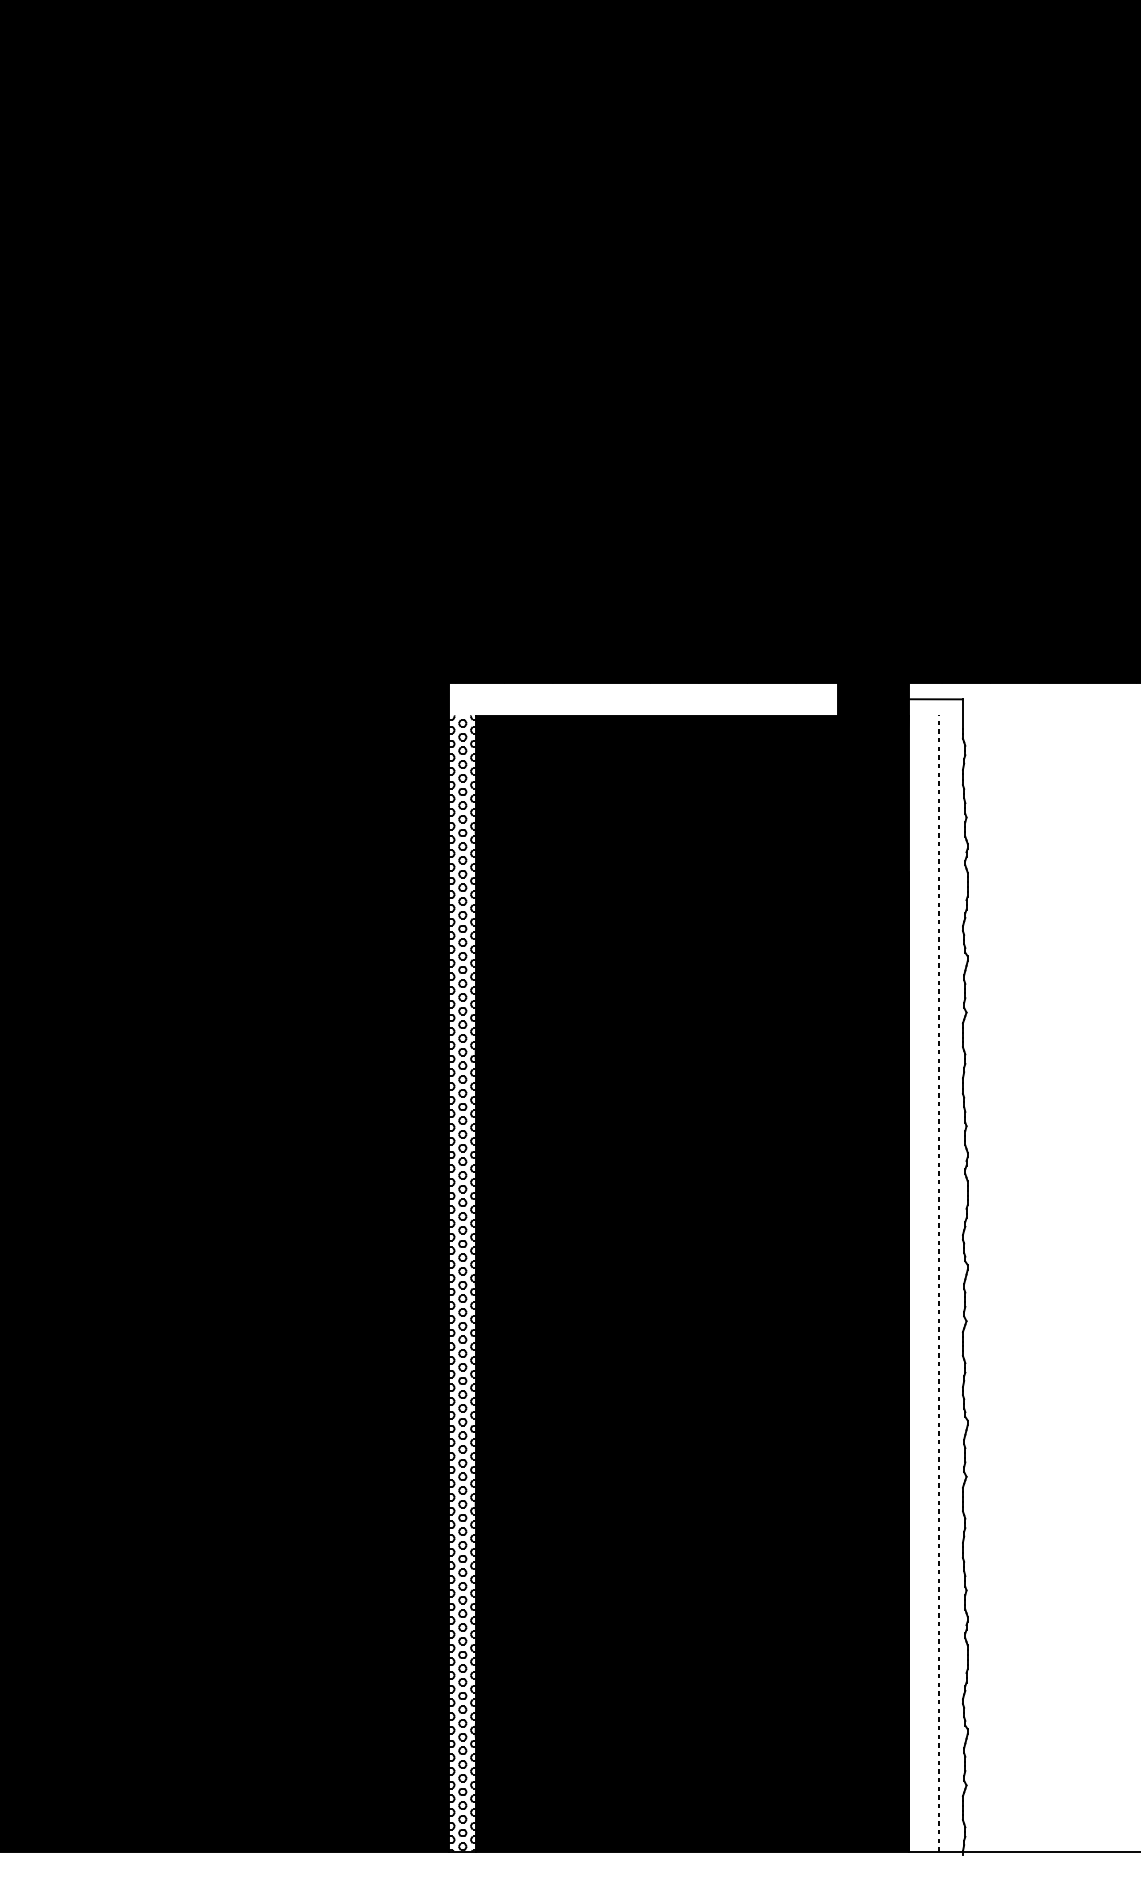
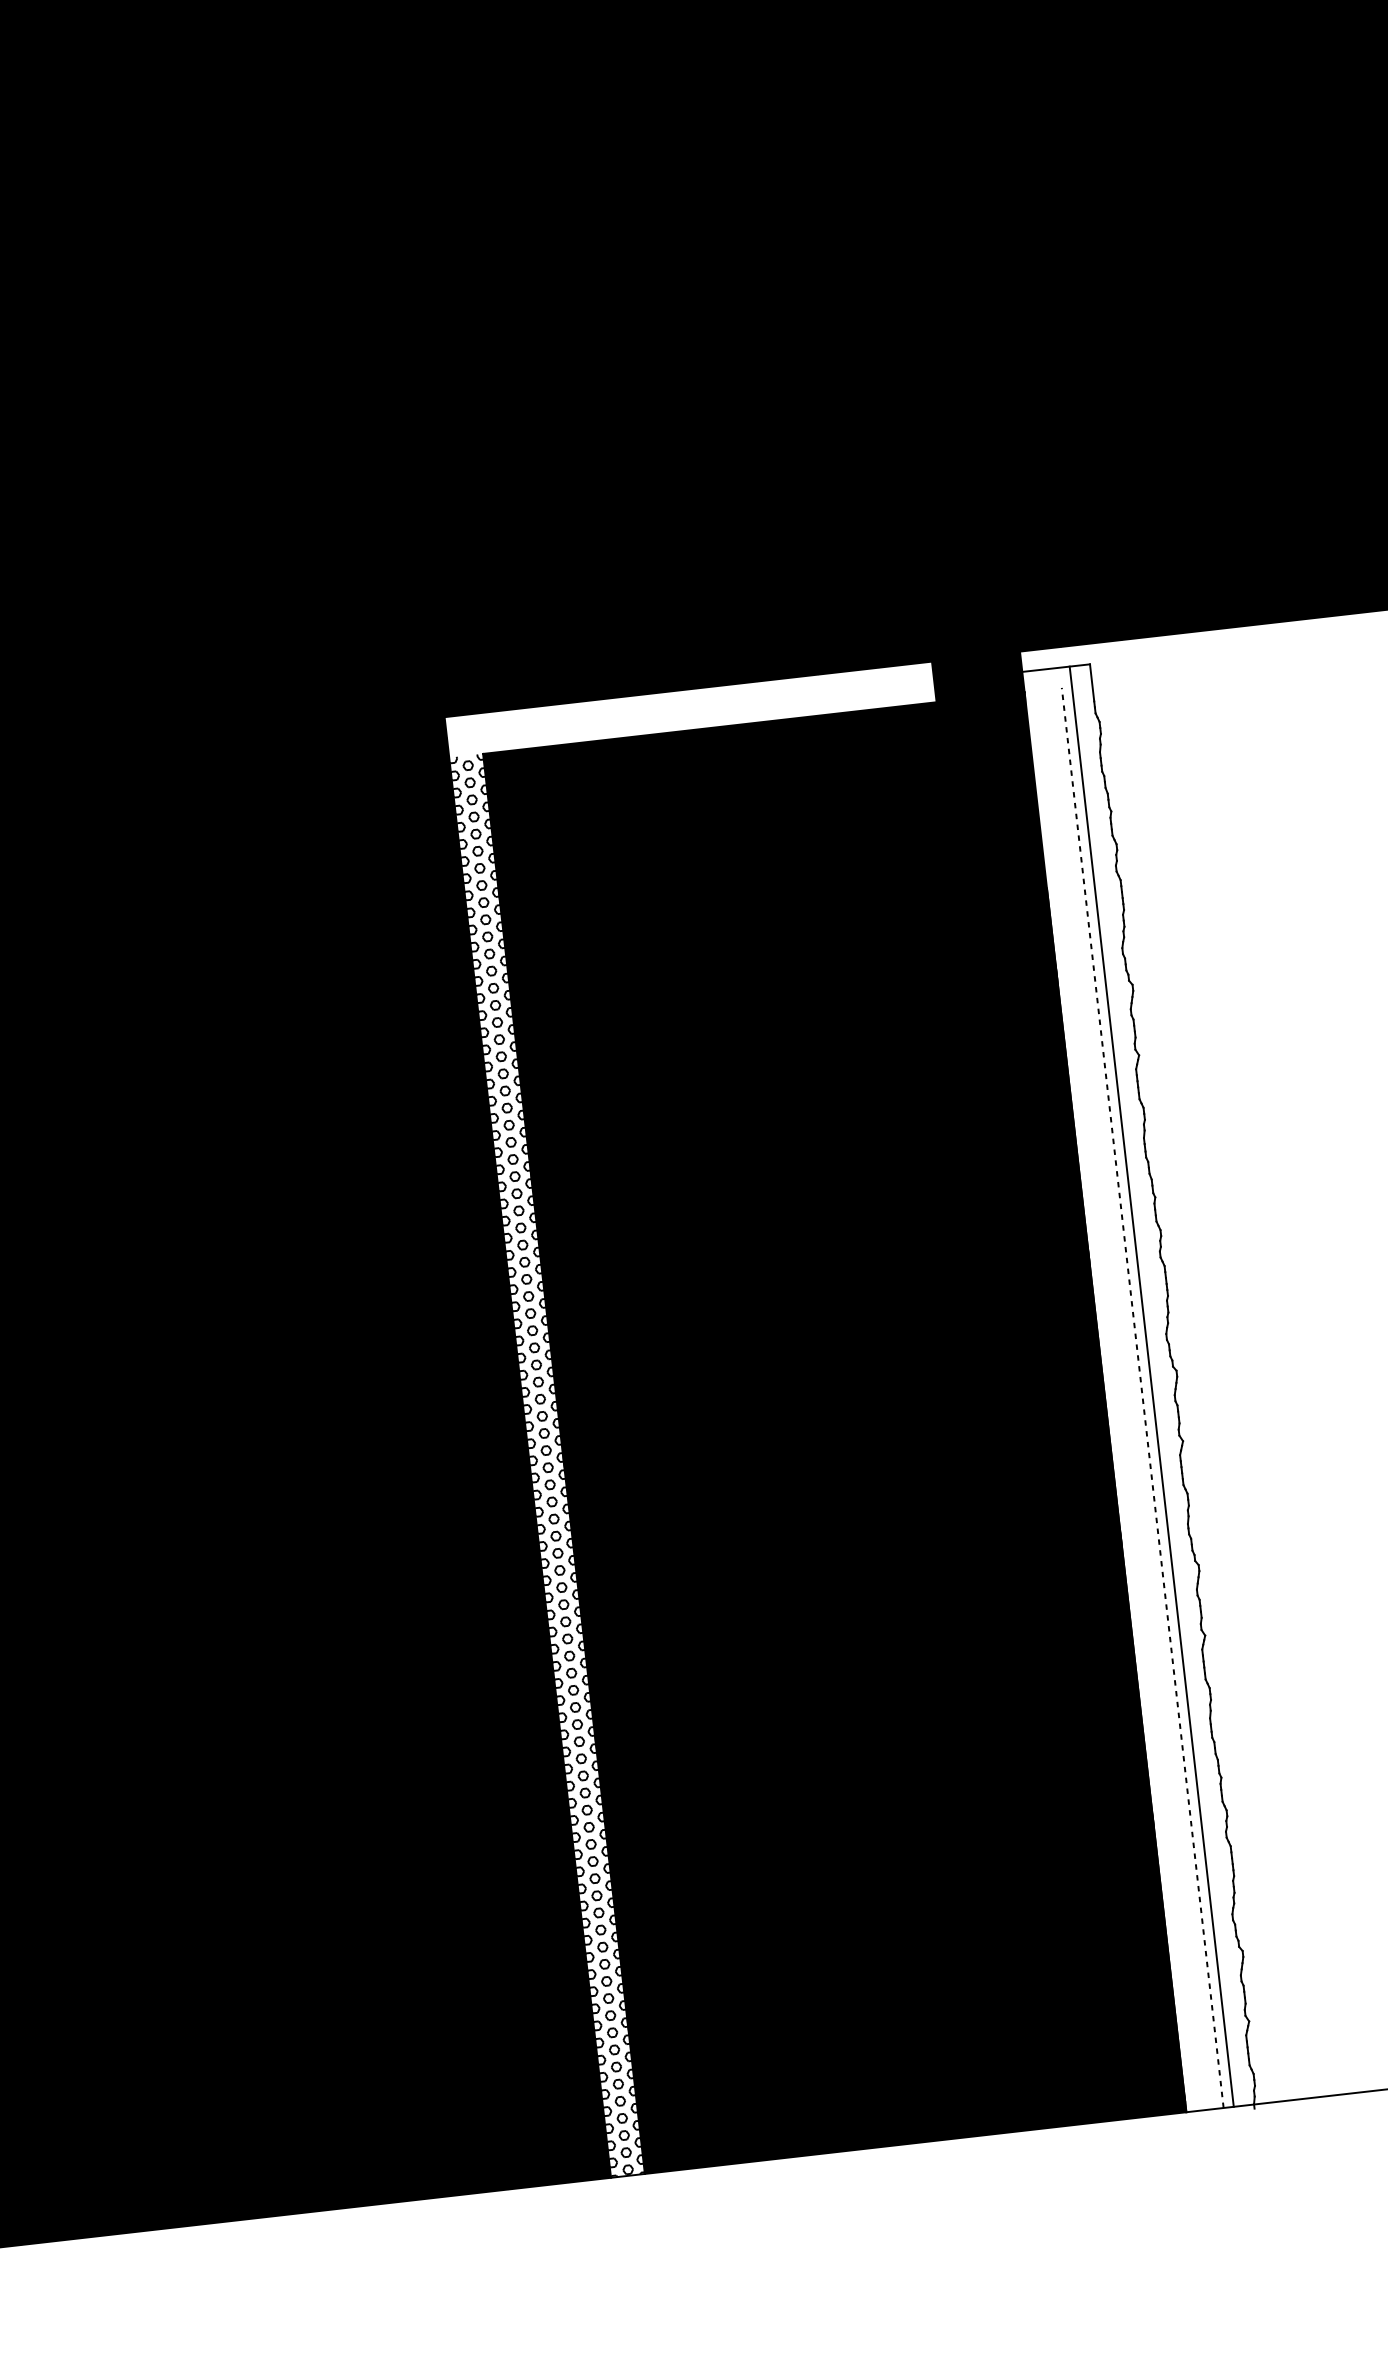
line: (946, 1275) -> (1151, 1386), added

